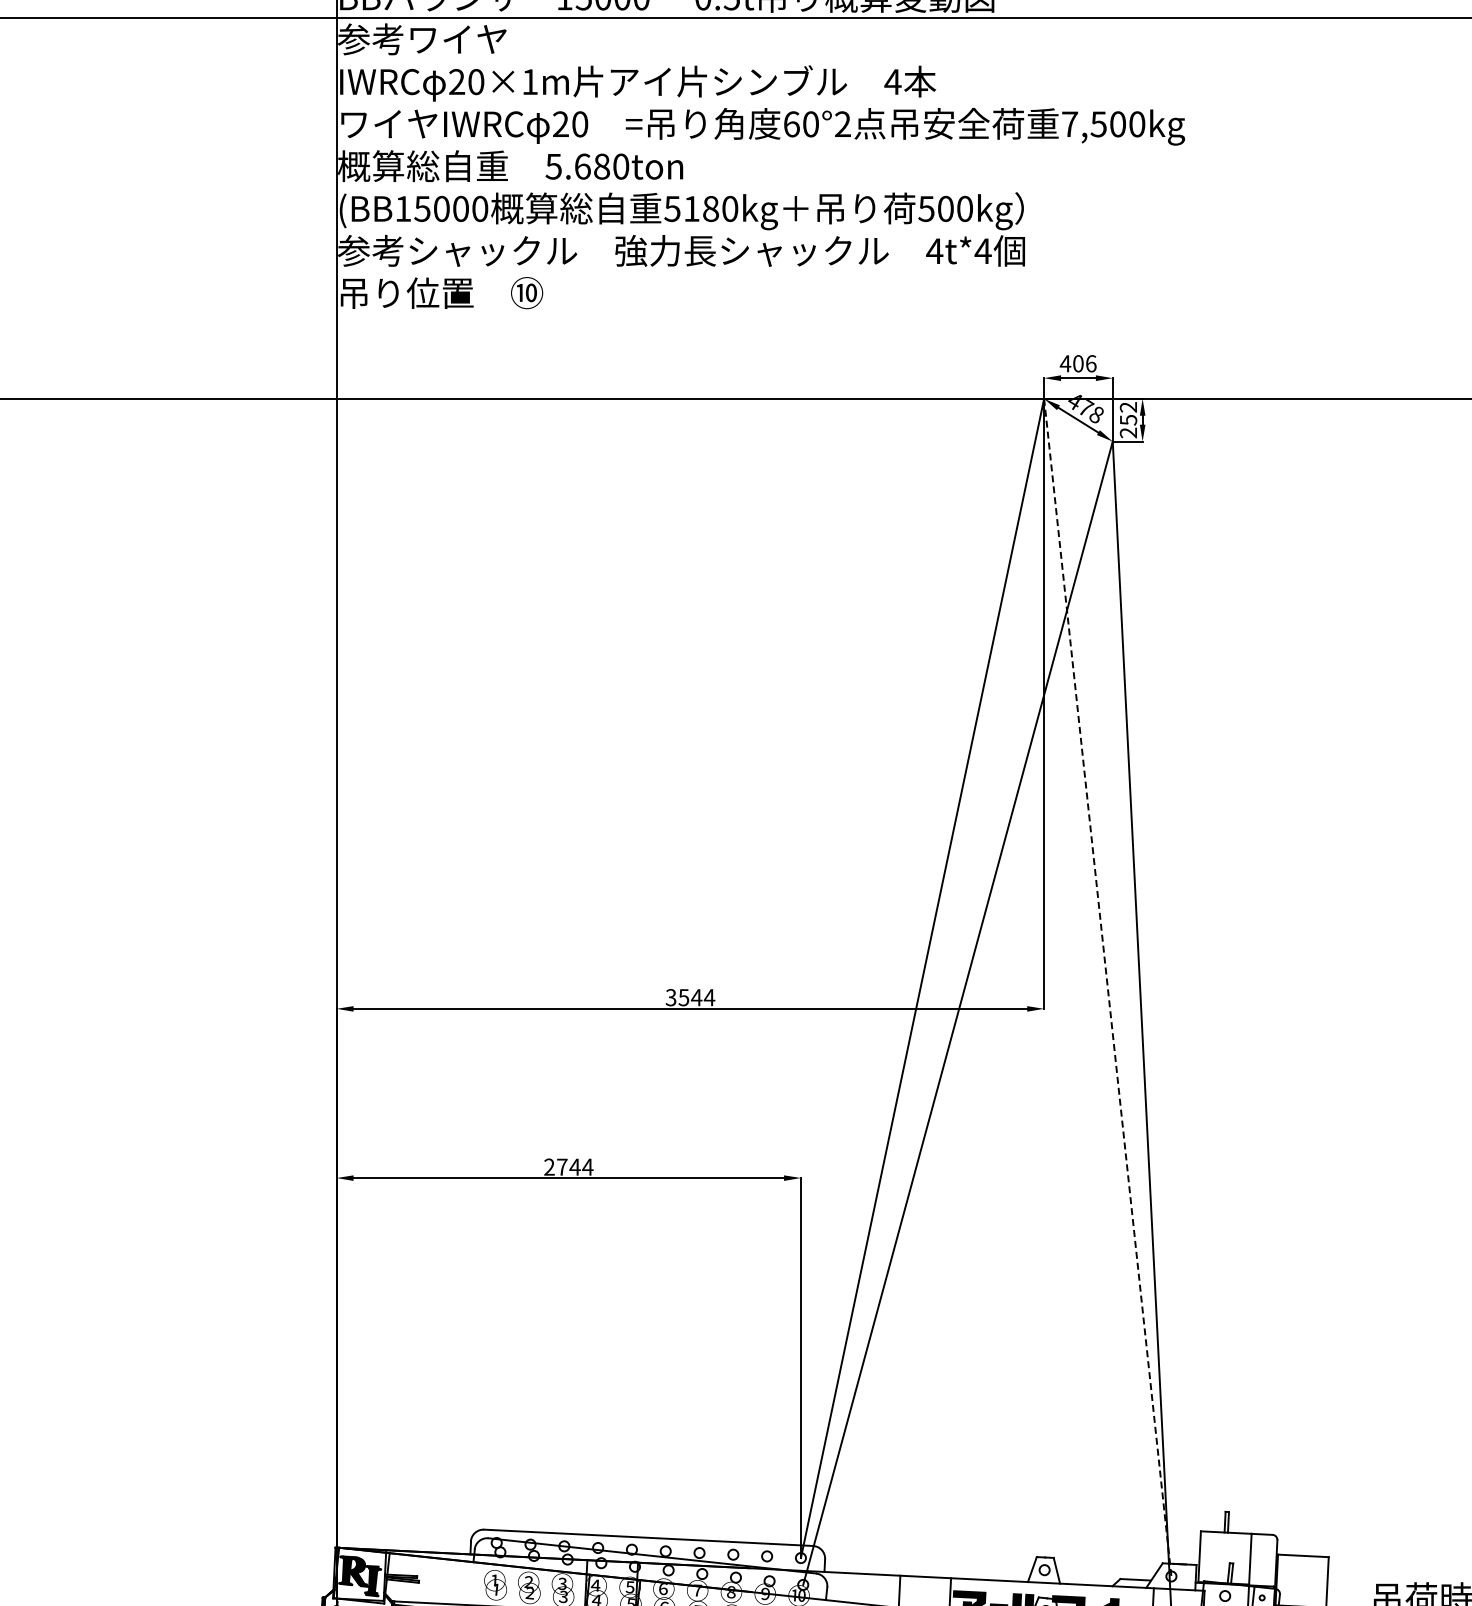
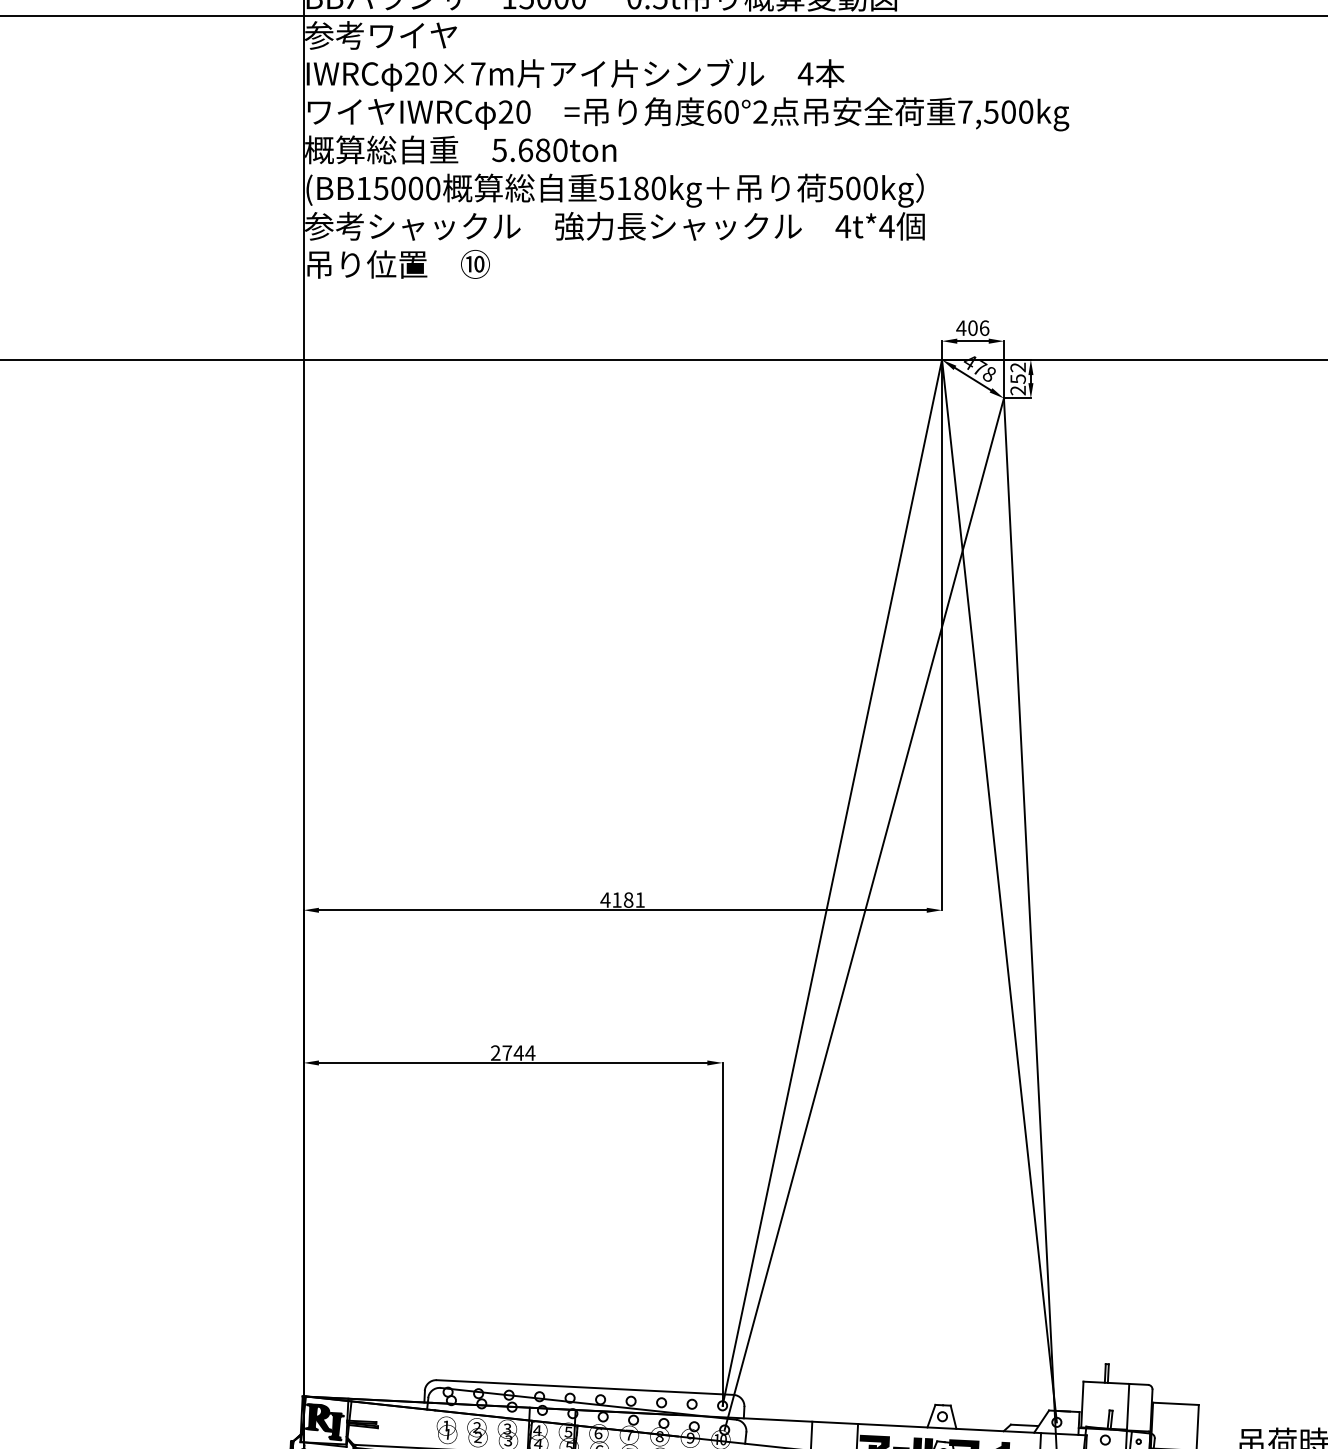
text: (530, 81) -> (478, 73), 20×1m -> 20×7m
line: (1107, 988) -> (999, 891), dashed -> solid
text: (690, 997) -> (622, 899), 3544 -> 4181

